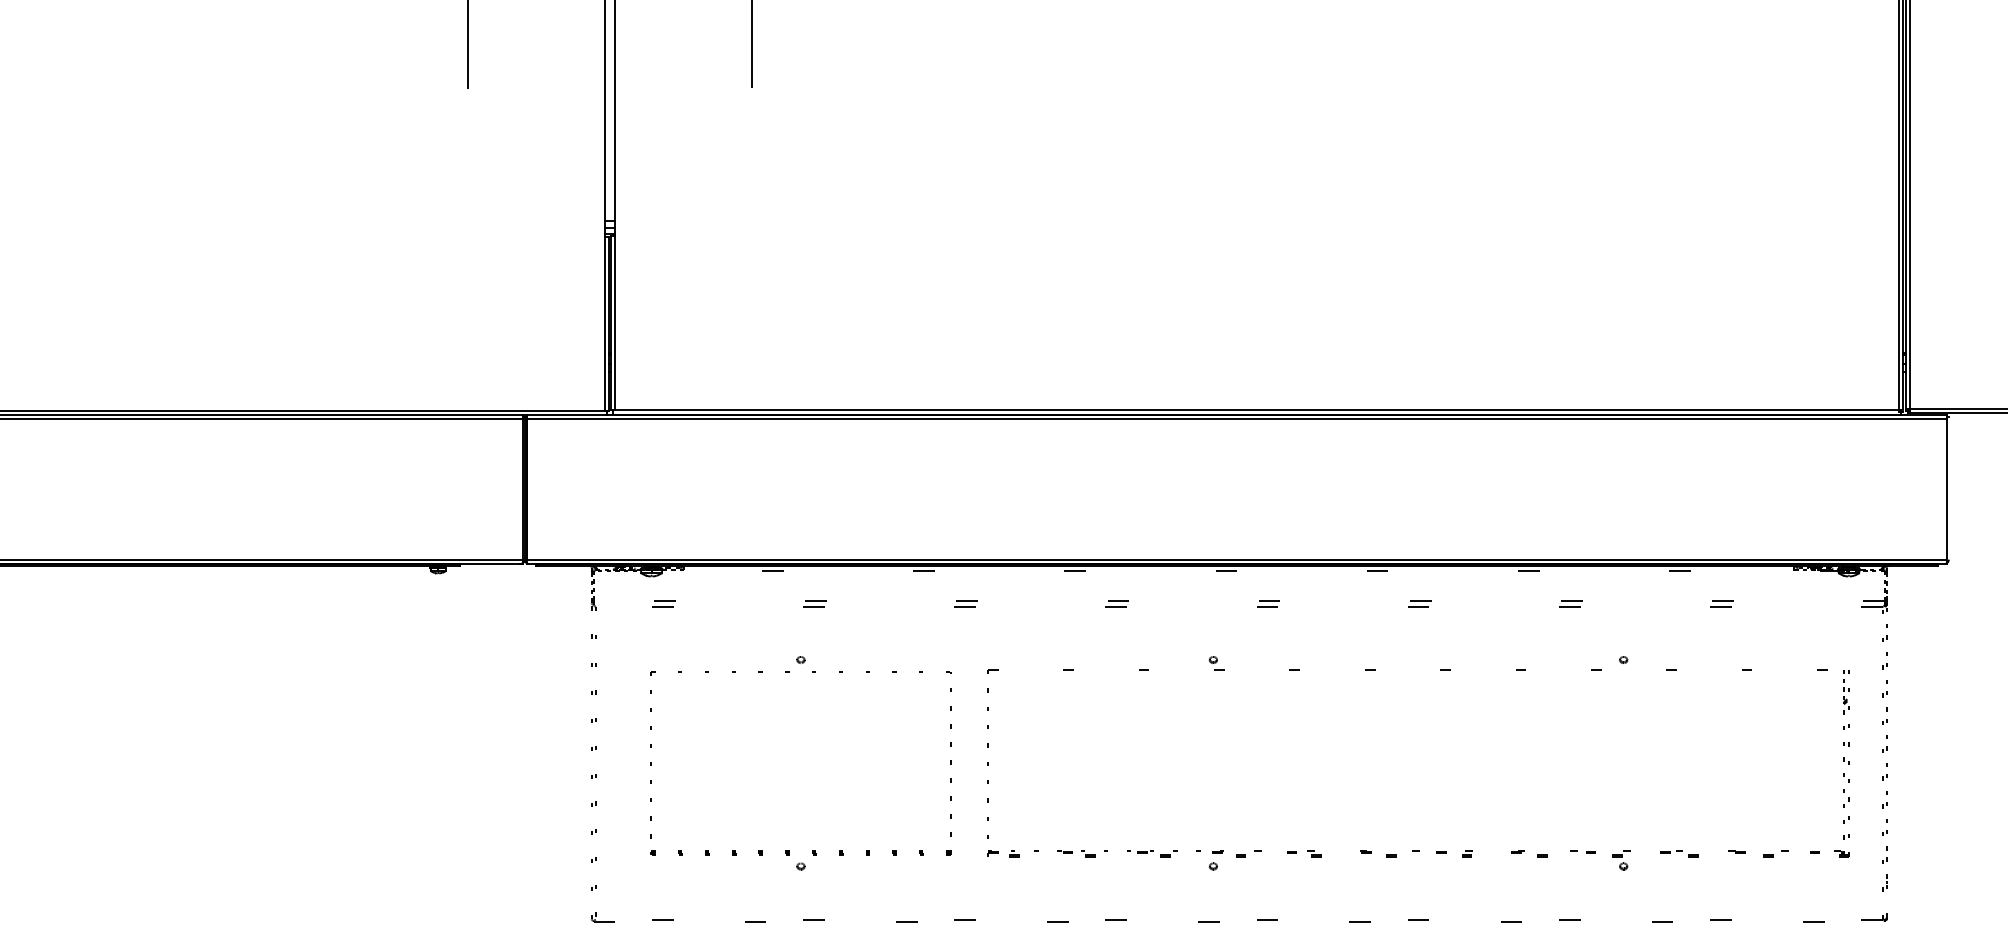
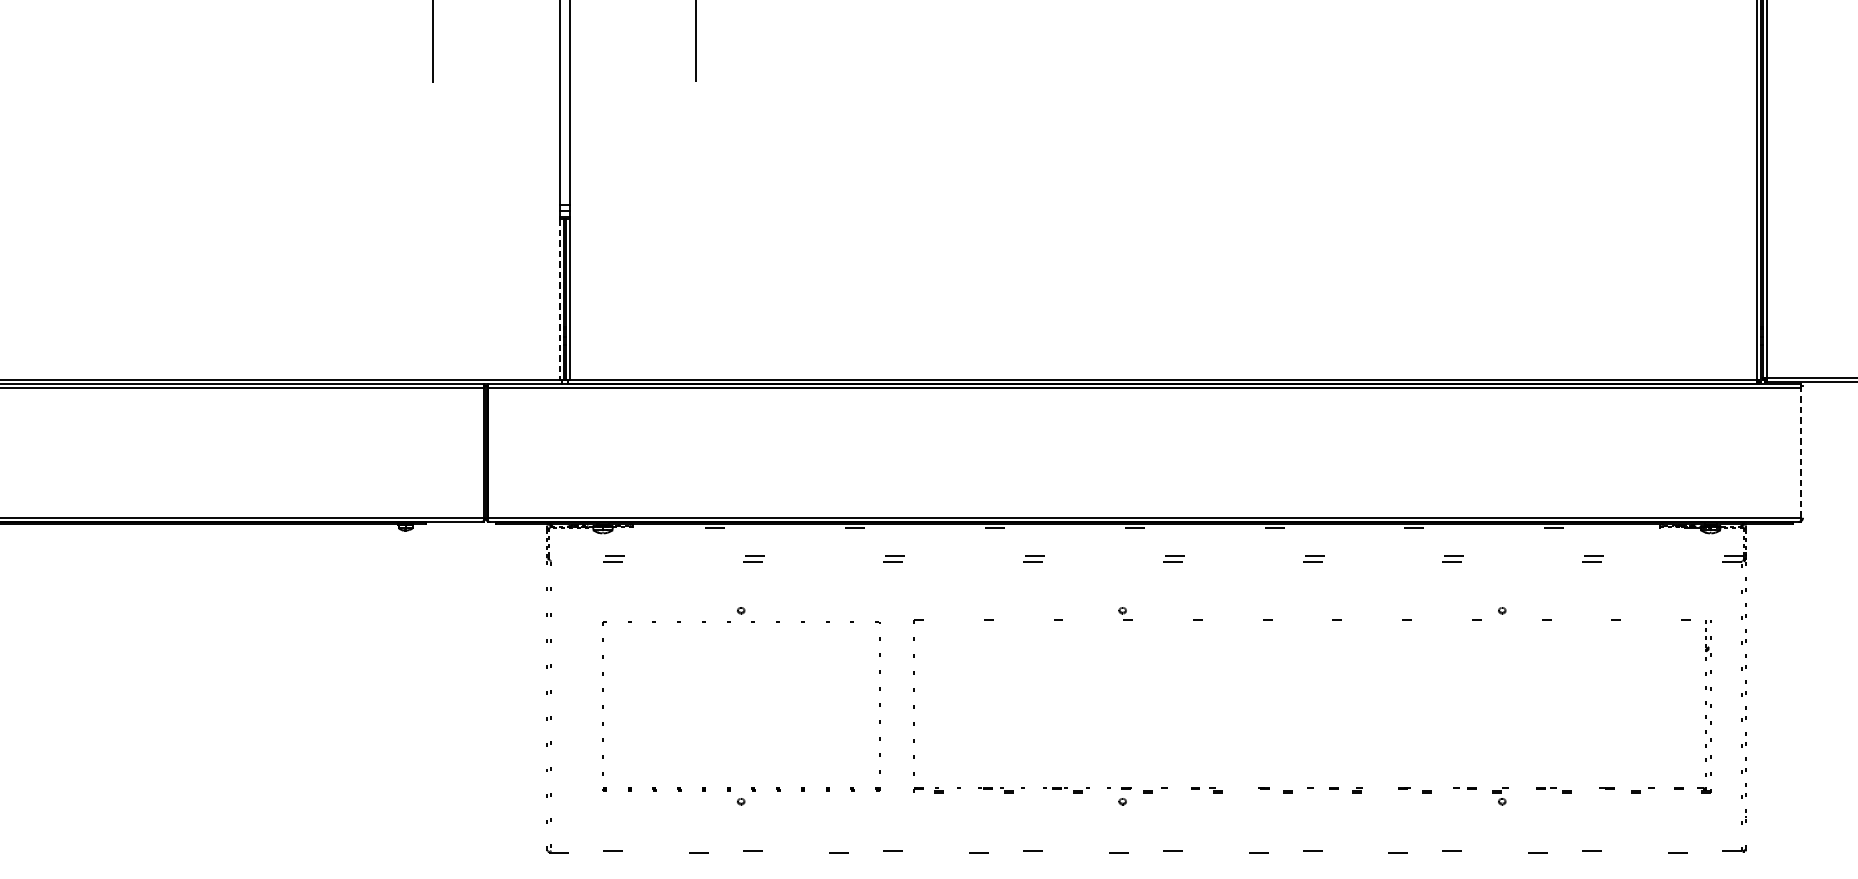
line: (604, 323) -> (559, 299), solid -> dashed
line: (1946, 488) -> (1800, 451), solid -> dashed

